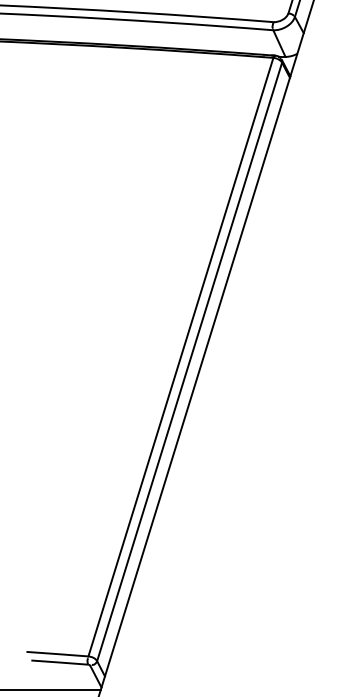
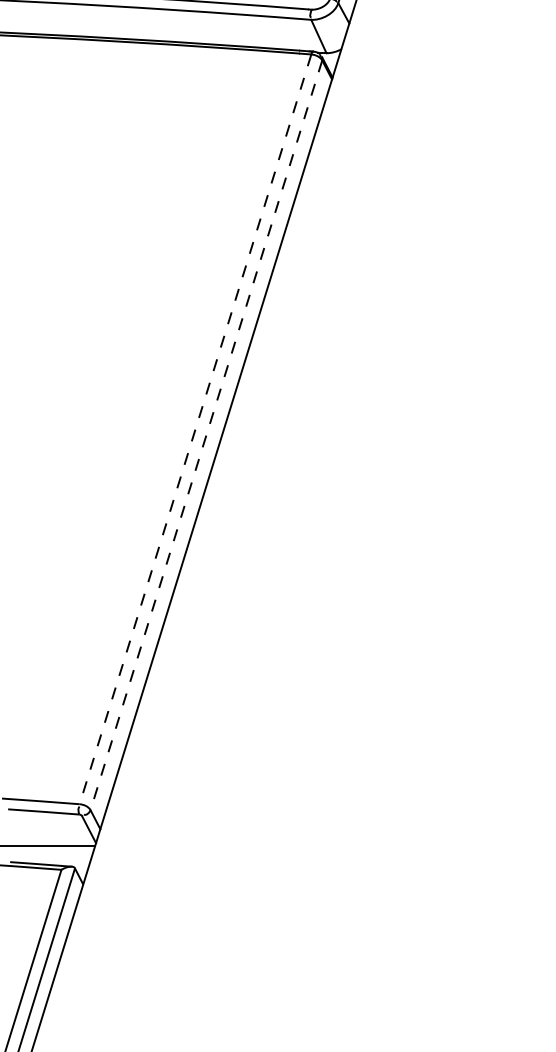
line: (180, 357) -> (195, 429), solid -> dashed
line: (189, 362) -> (206, 435), solid -> dashed

